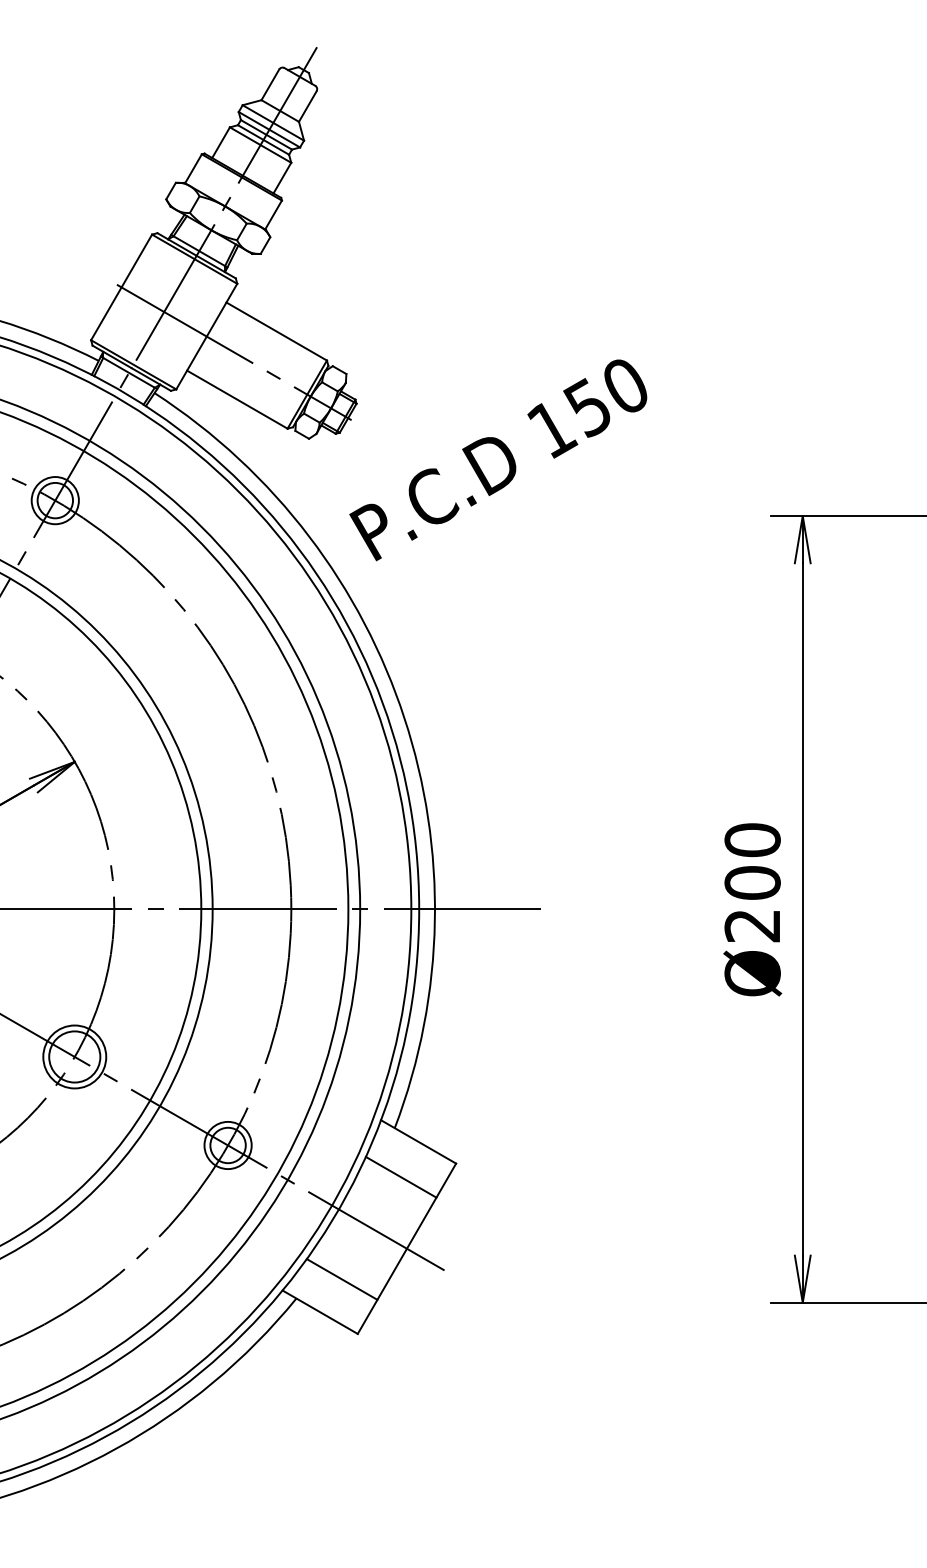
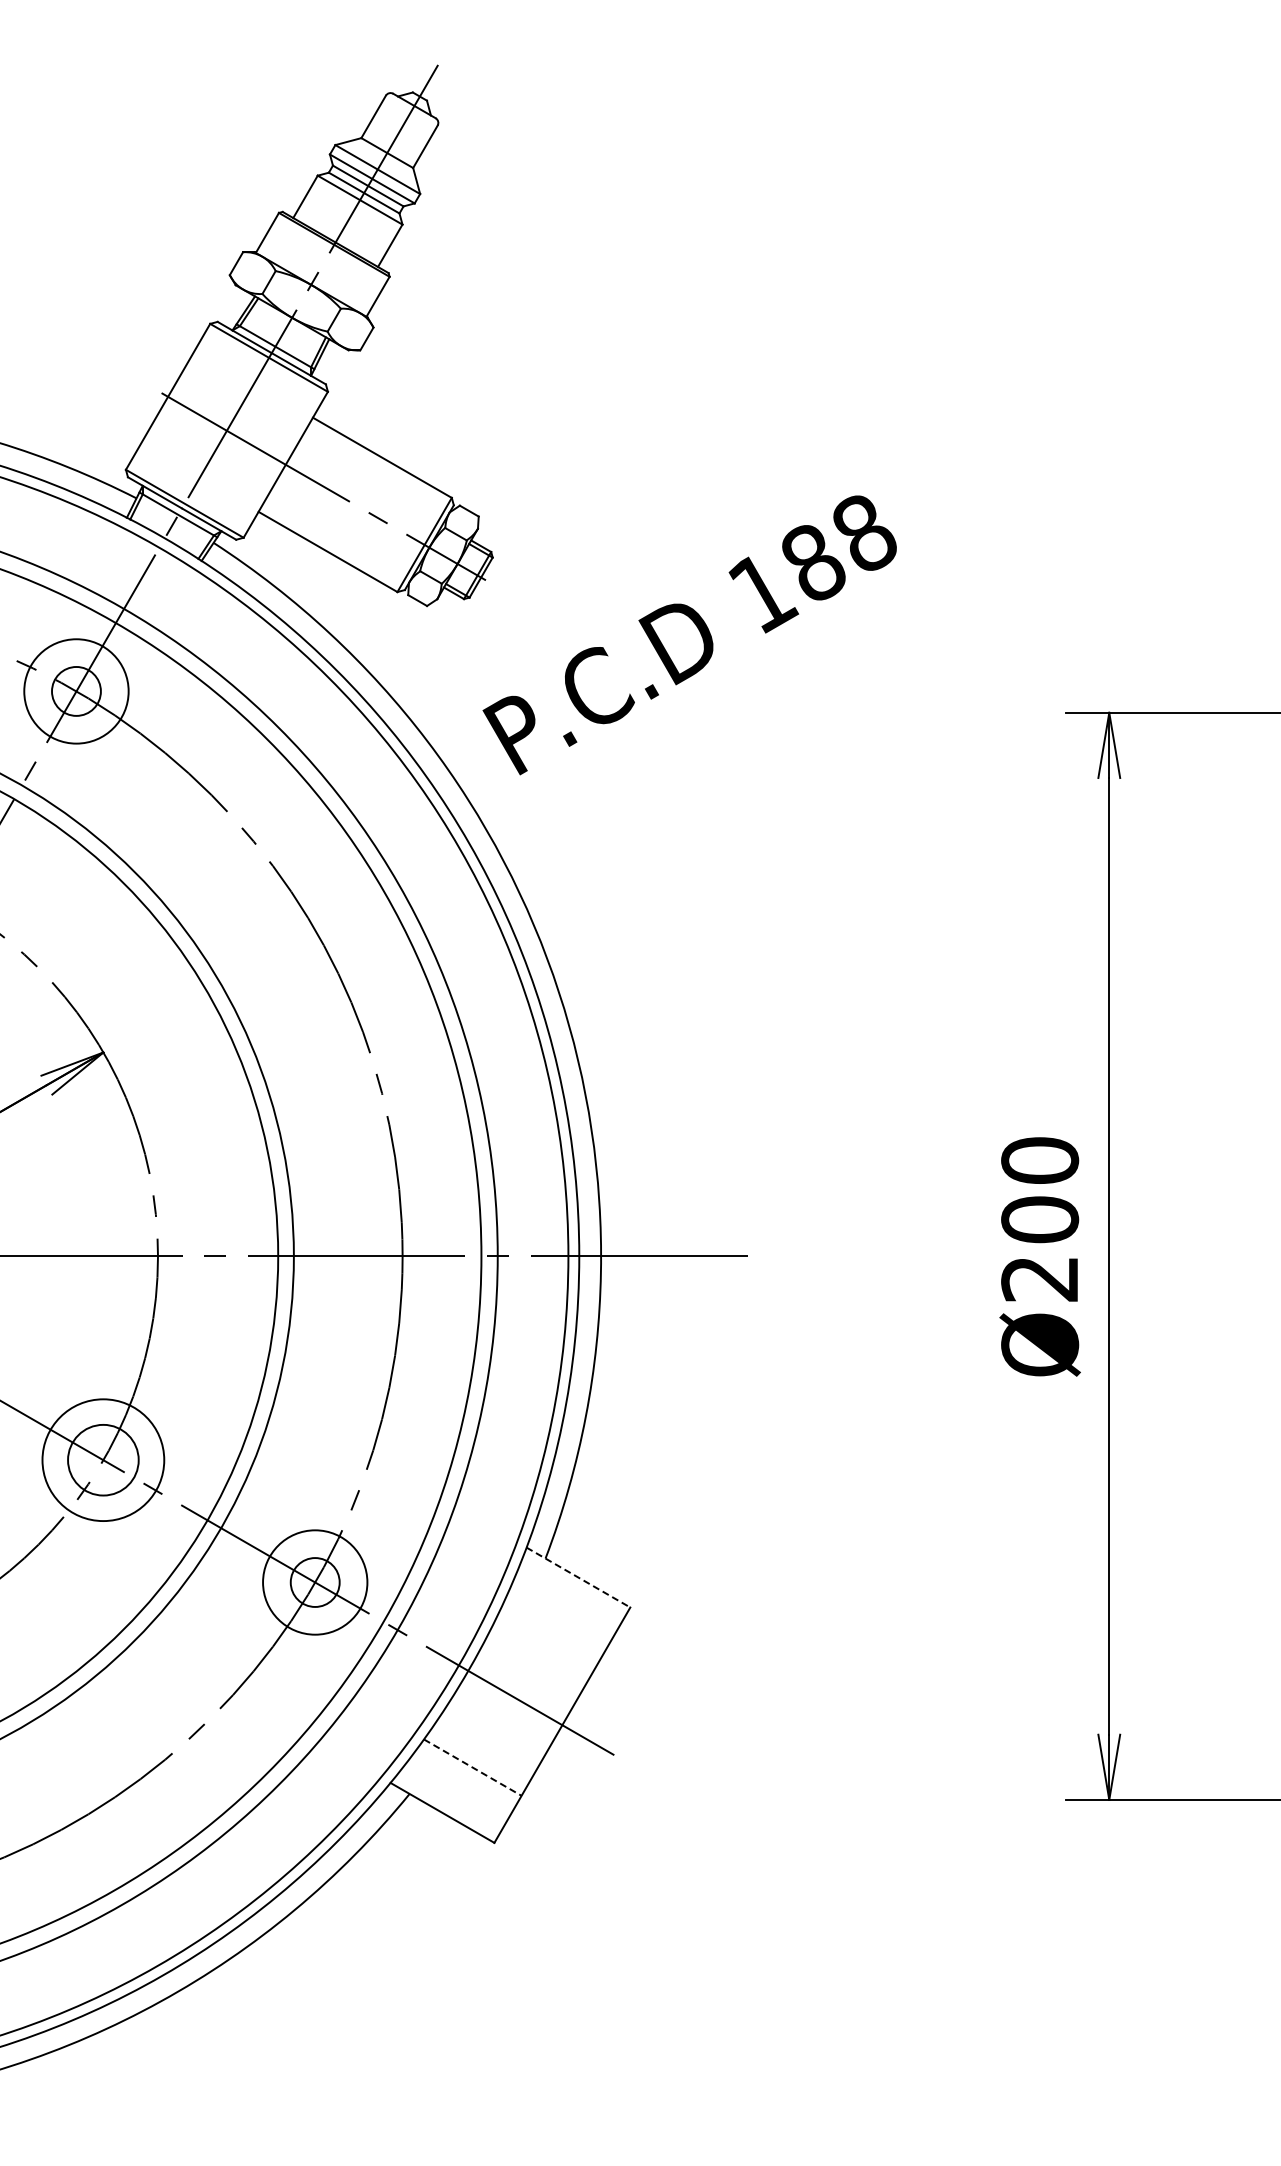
text: (606, 397) -> (837, 549), 150 -> 188
circle: (55, 500) -> (76, 691), size x1.6
circle: (74, 1056) -> (102, 1459), size x1.4
line: (418, 1141) -> (578, 1577), solid -> dashed
circle: (227, 1145) -> (314, 1582), size x1.6
line: (401, 1177) -> (554, 1626), removed
line: (342, 1279) -> (473, 1767), solid -> dashed

